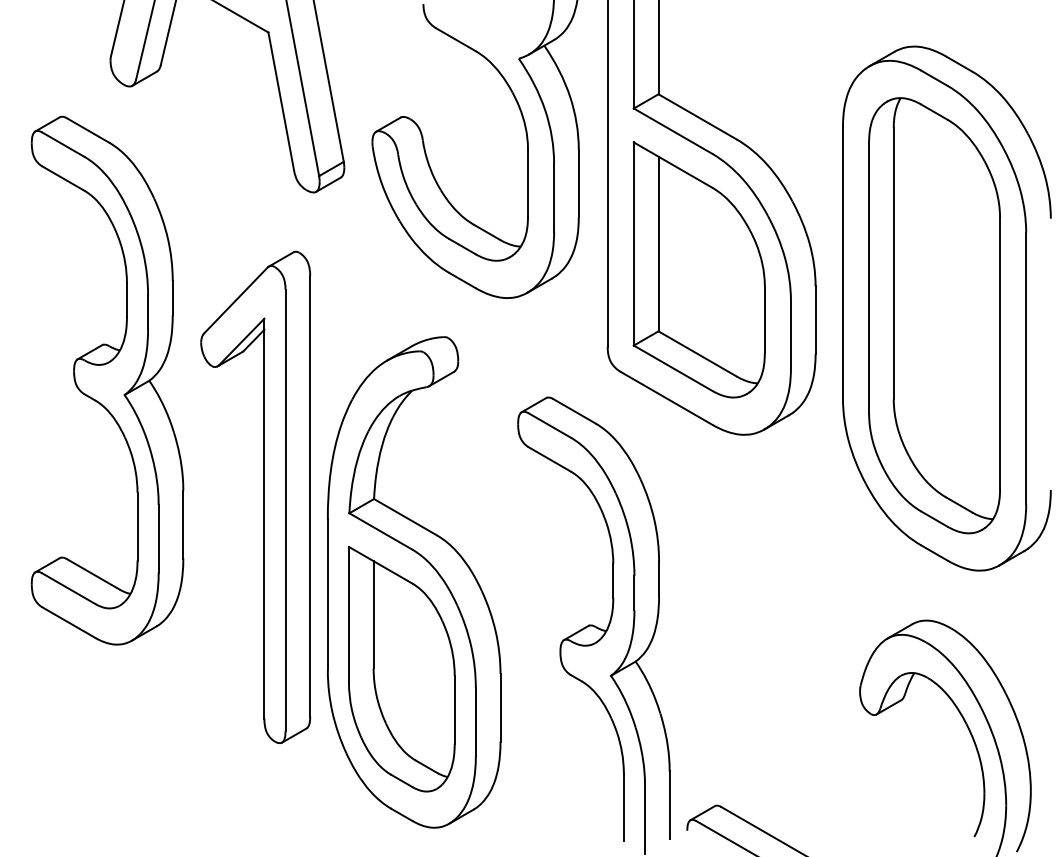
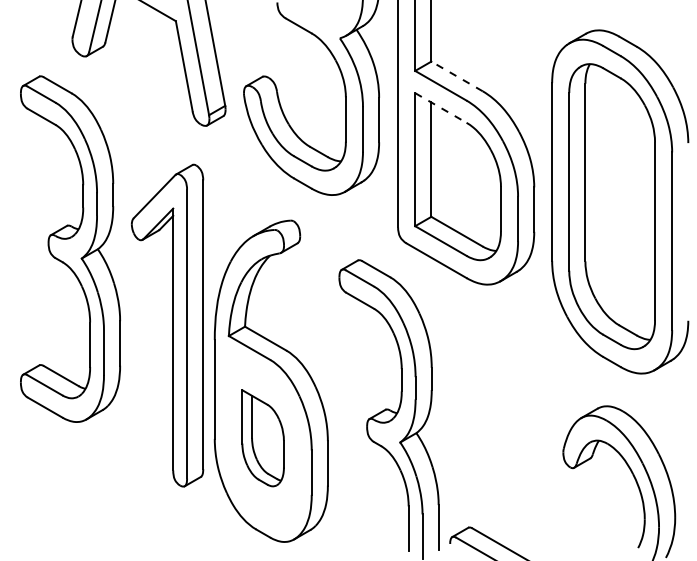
line: (698, 117) -> (457, 76), solid -> dashed
line: (672, 164) -> (440, 107), solid -> dashed
part: (400, 669) -> (262, 438), size x0.6

